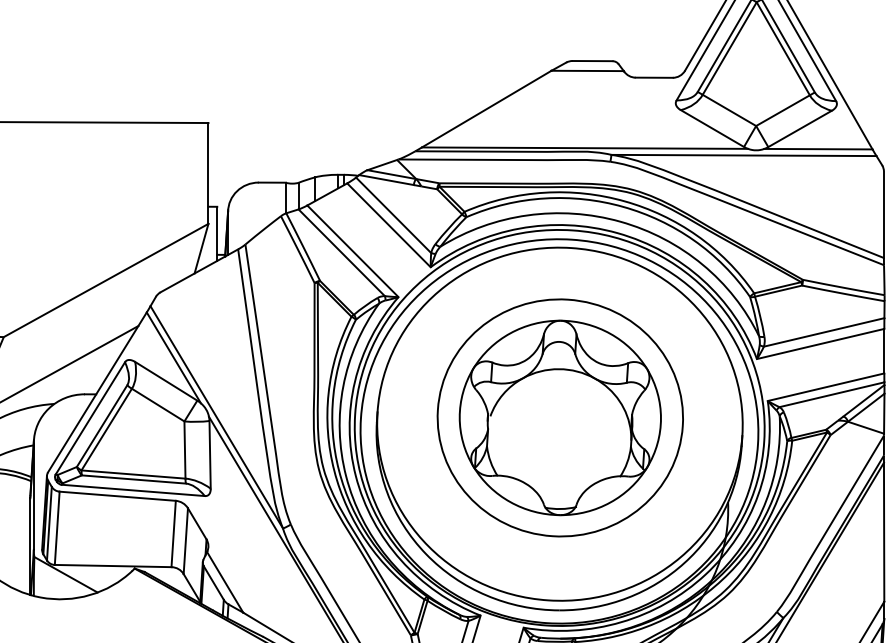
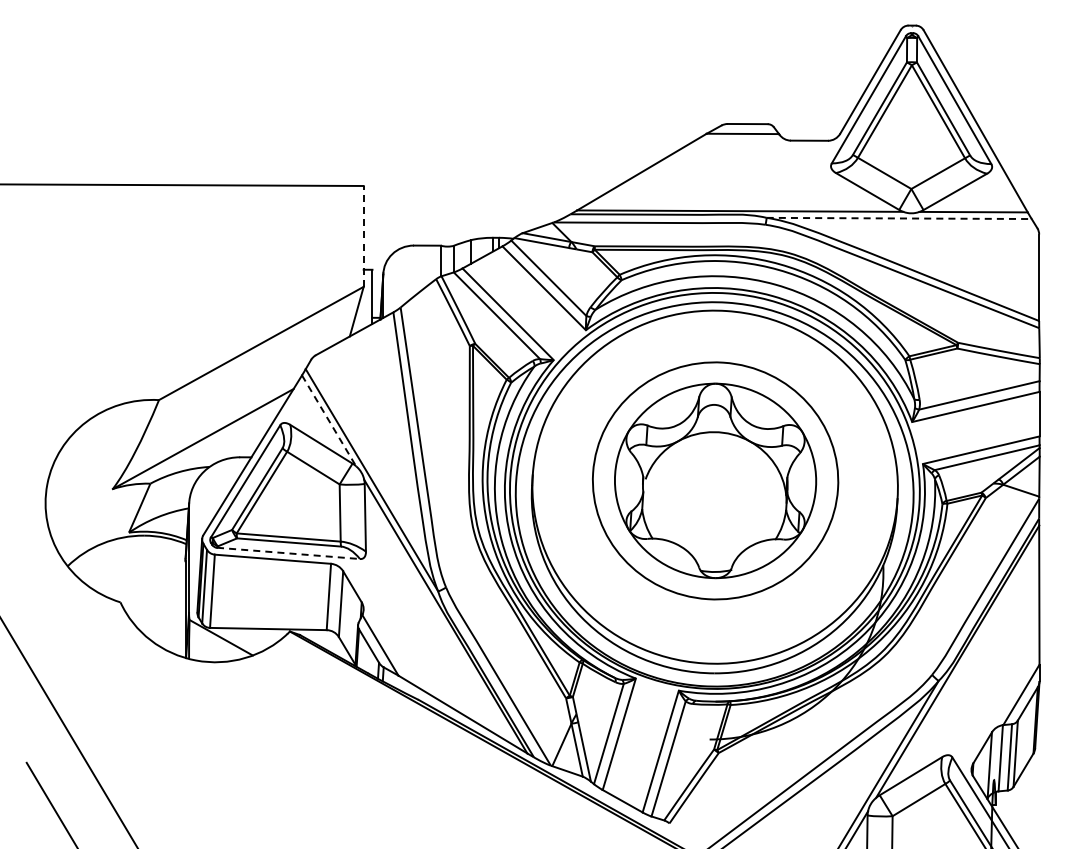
line: (744, 155) -> (899, 218), solid -> dashed
line: (208, 172) -> (363, 235), solid -> dashed
line: (174, 357) -> (329, 420), solid -> dashed
line: (133, 490) -> (288, 553), solid -> dashed

